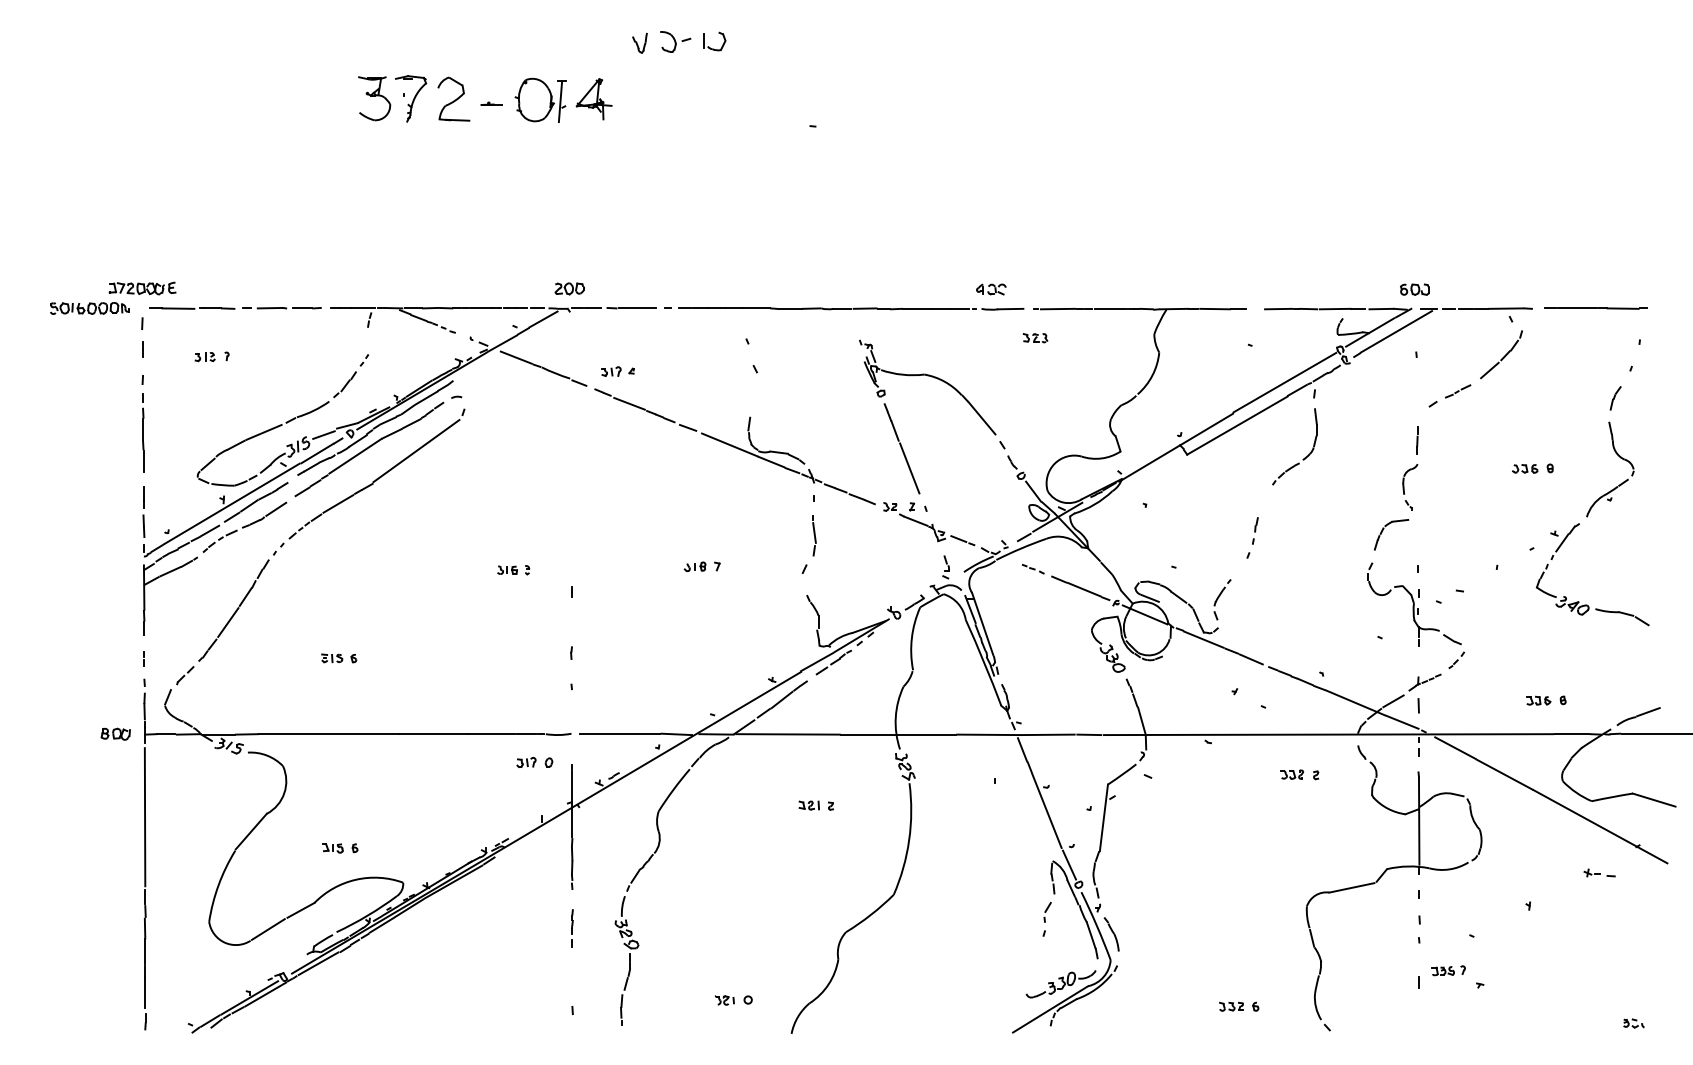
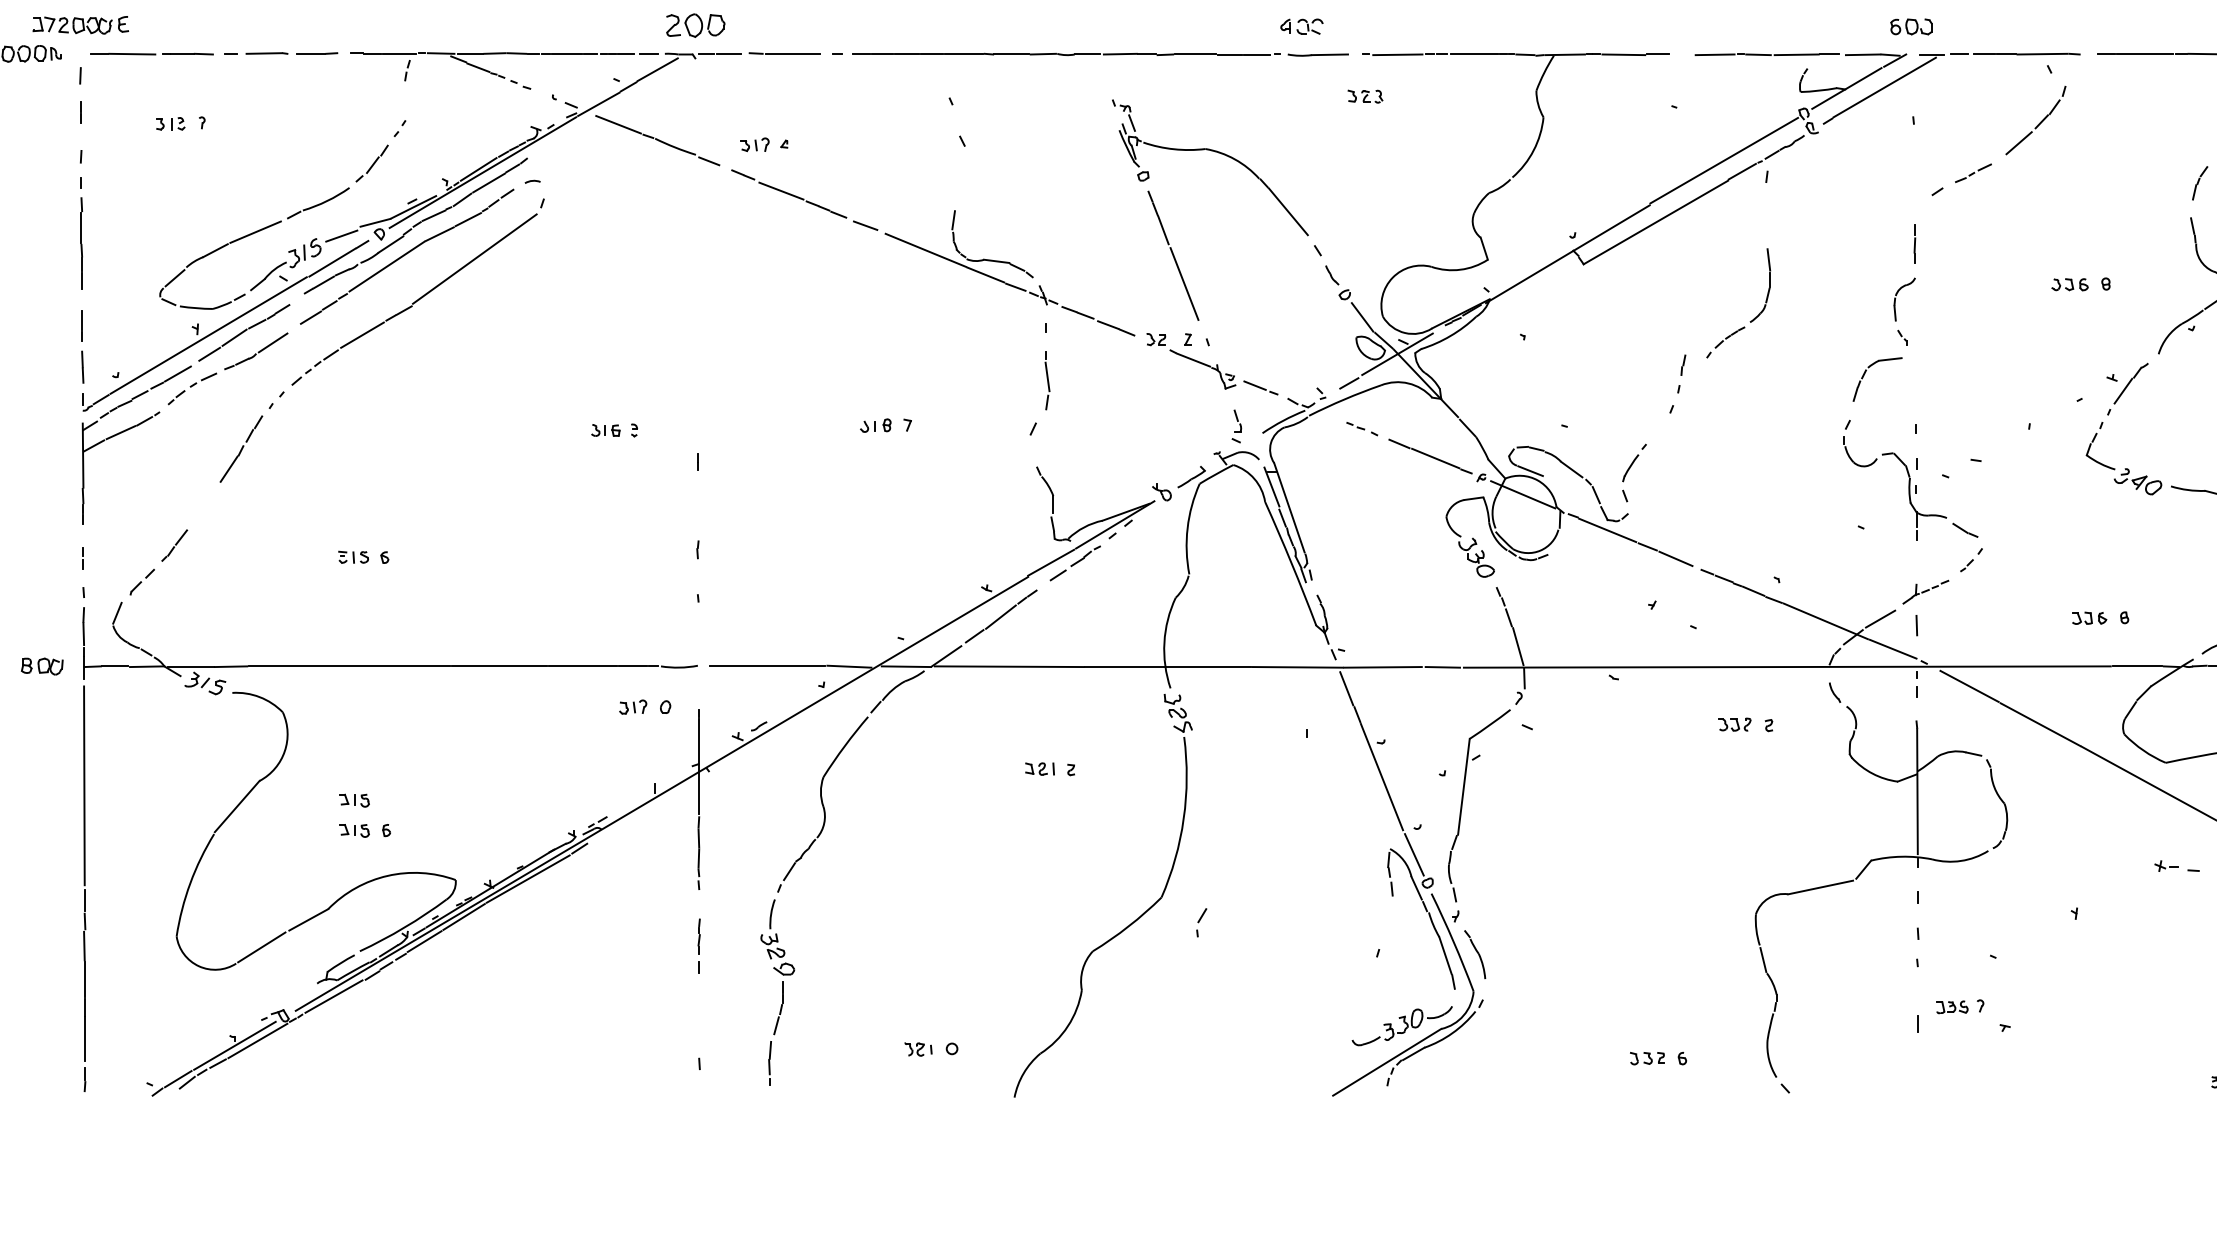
part: (569, 288) -> (695, 25), size x1.4
part: (1305, 456) -> (1753, 317), moved
line: (228, 622) -> (204, 505), removed
part: (332, 827) -> (354, 800), added
part: (1047, 911) -> (1201, 921), moved

